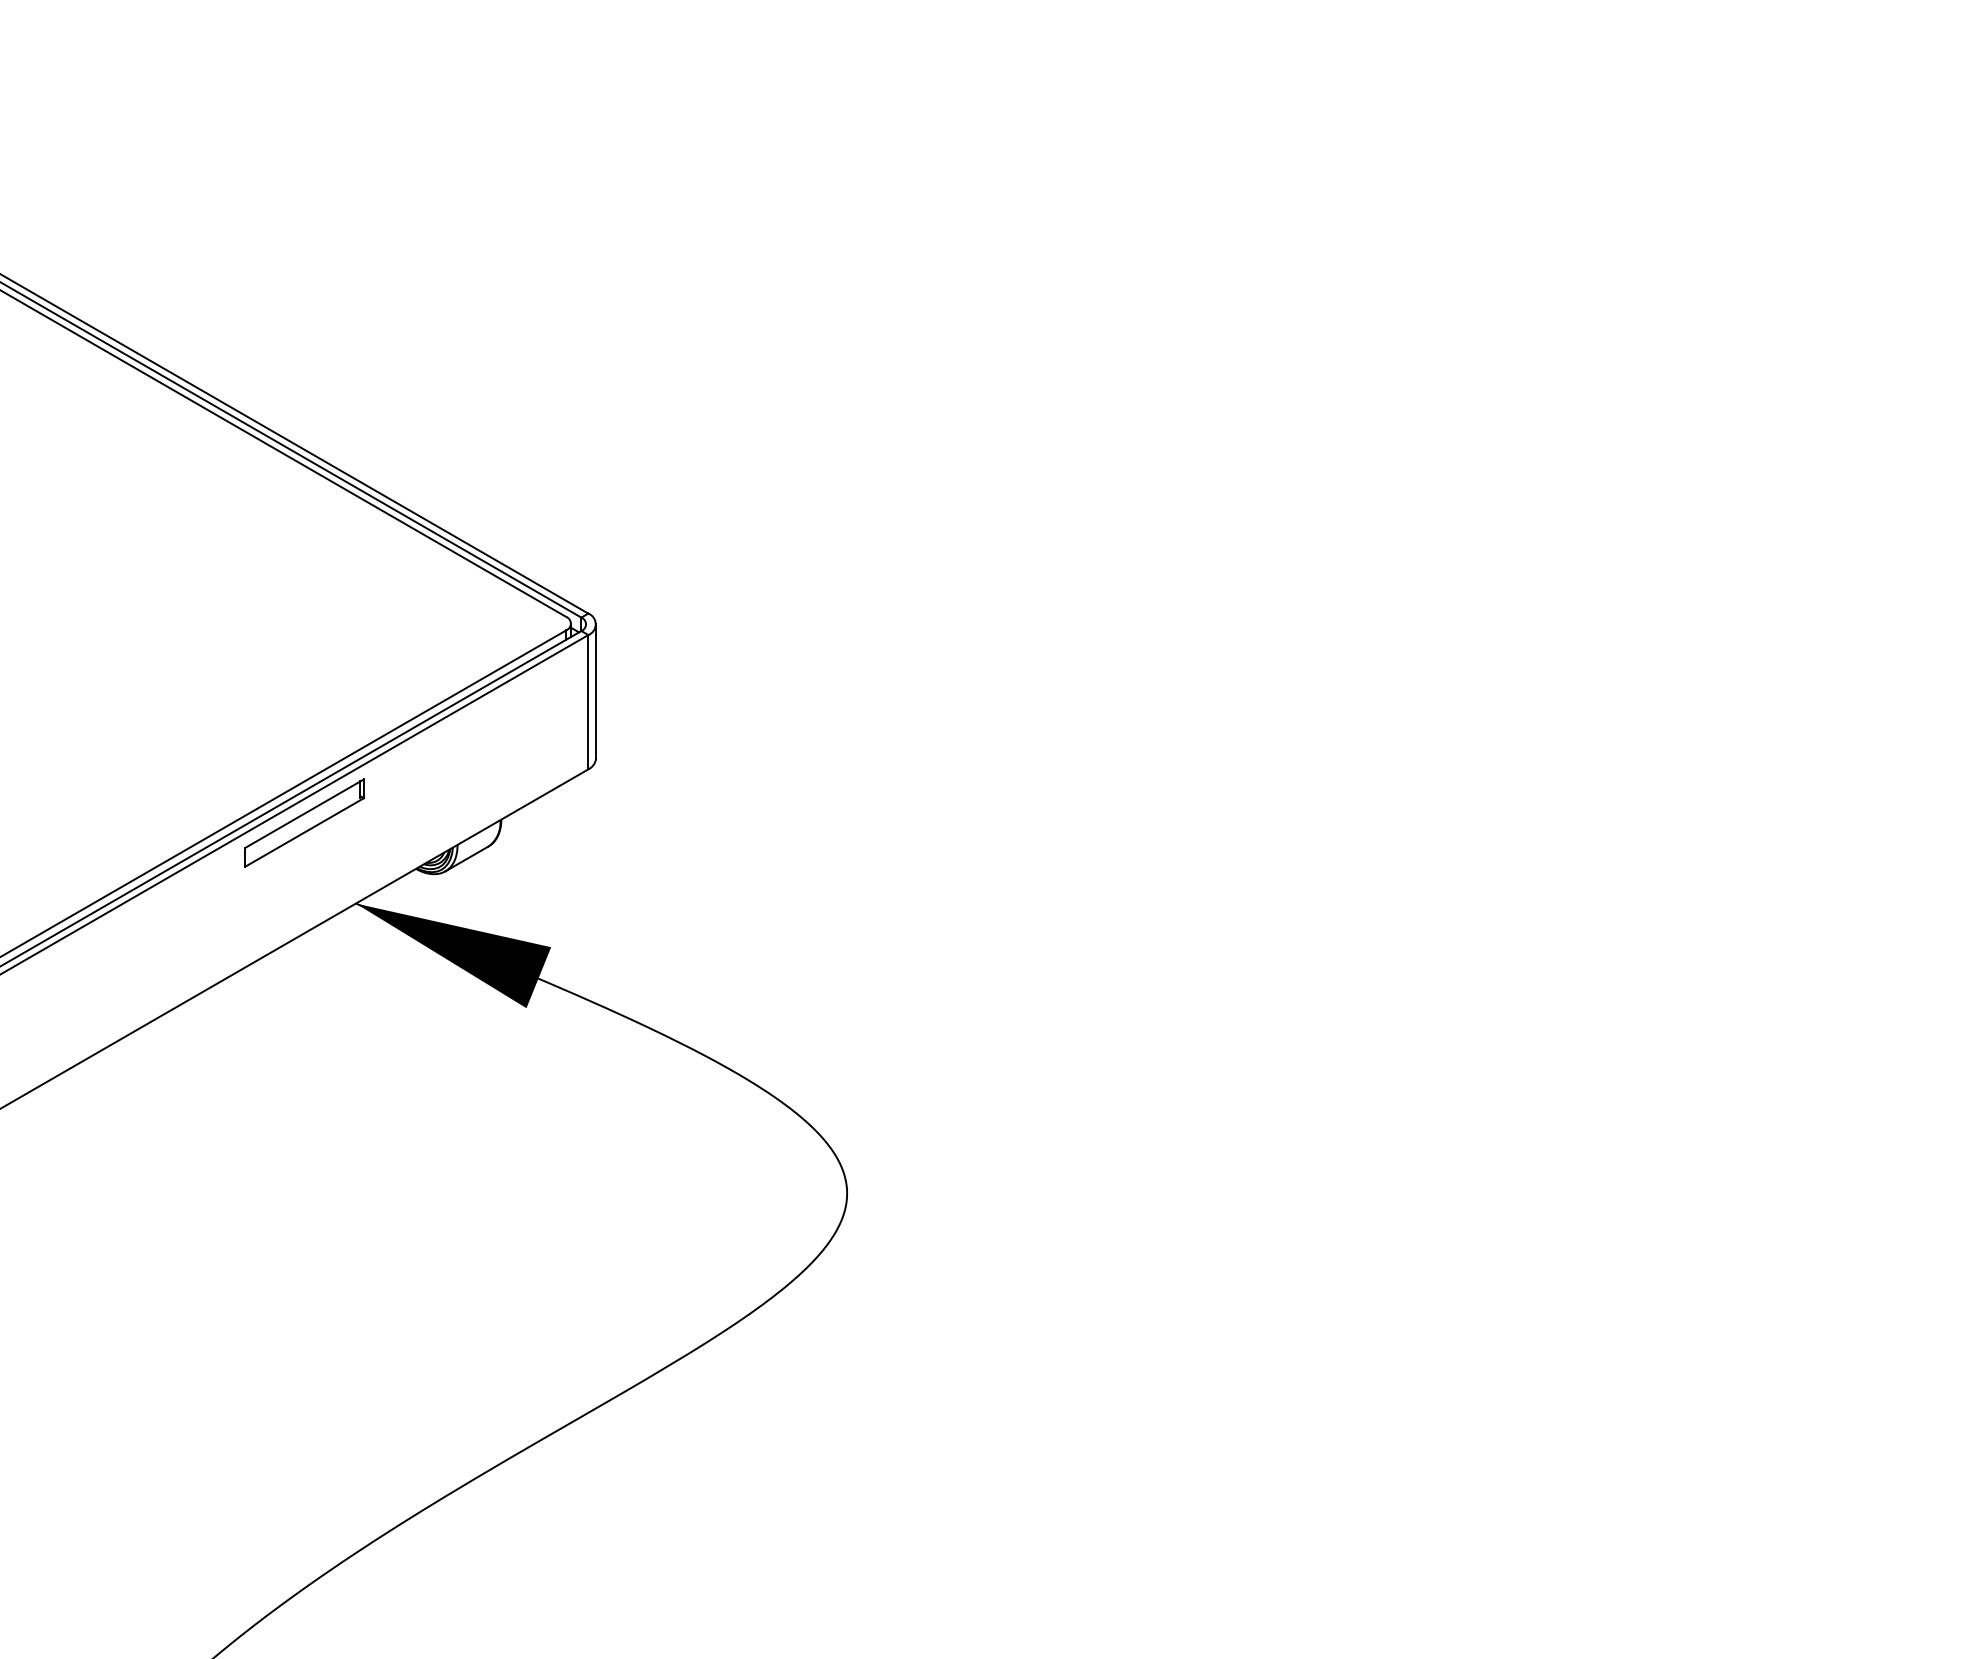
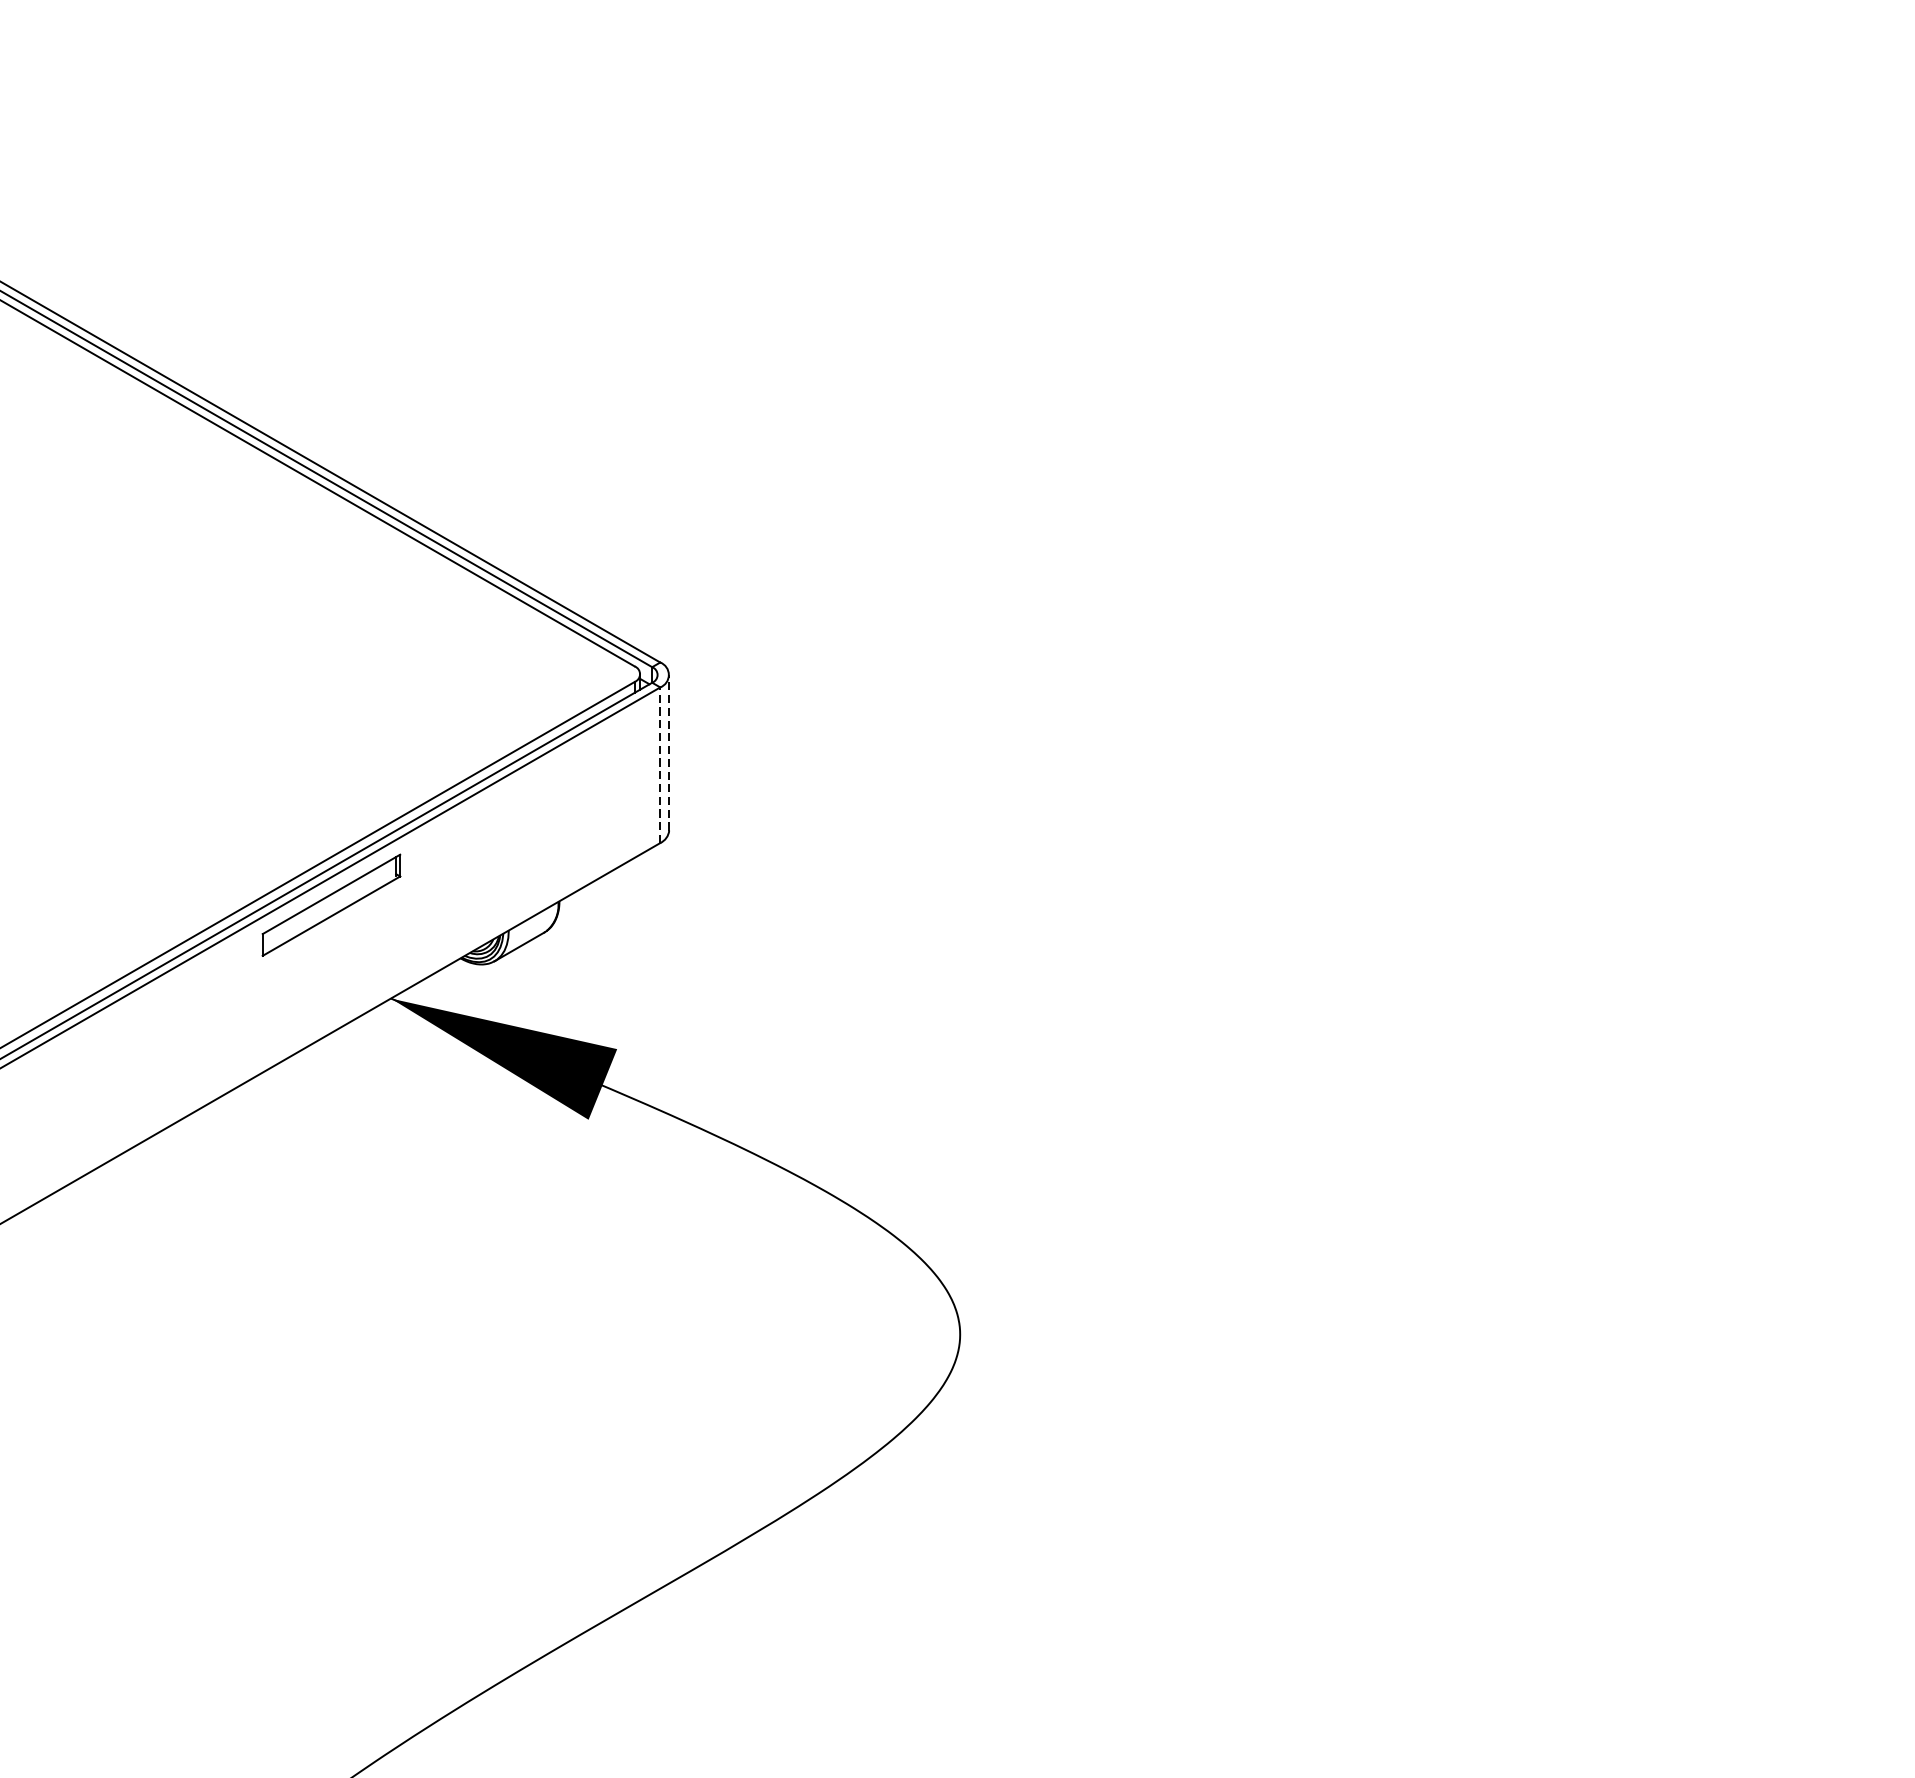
line: (596, 690) -> (669, 751), solid -> dashed
line: (588, 701) -> (660, 764), solid -> dashed

